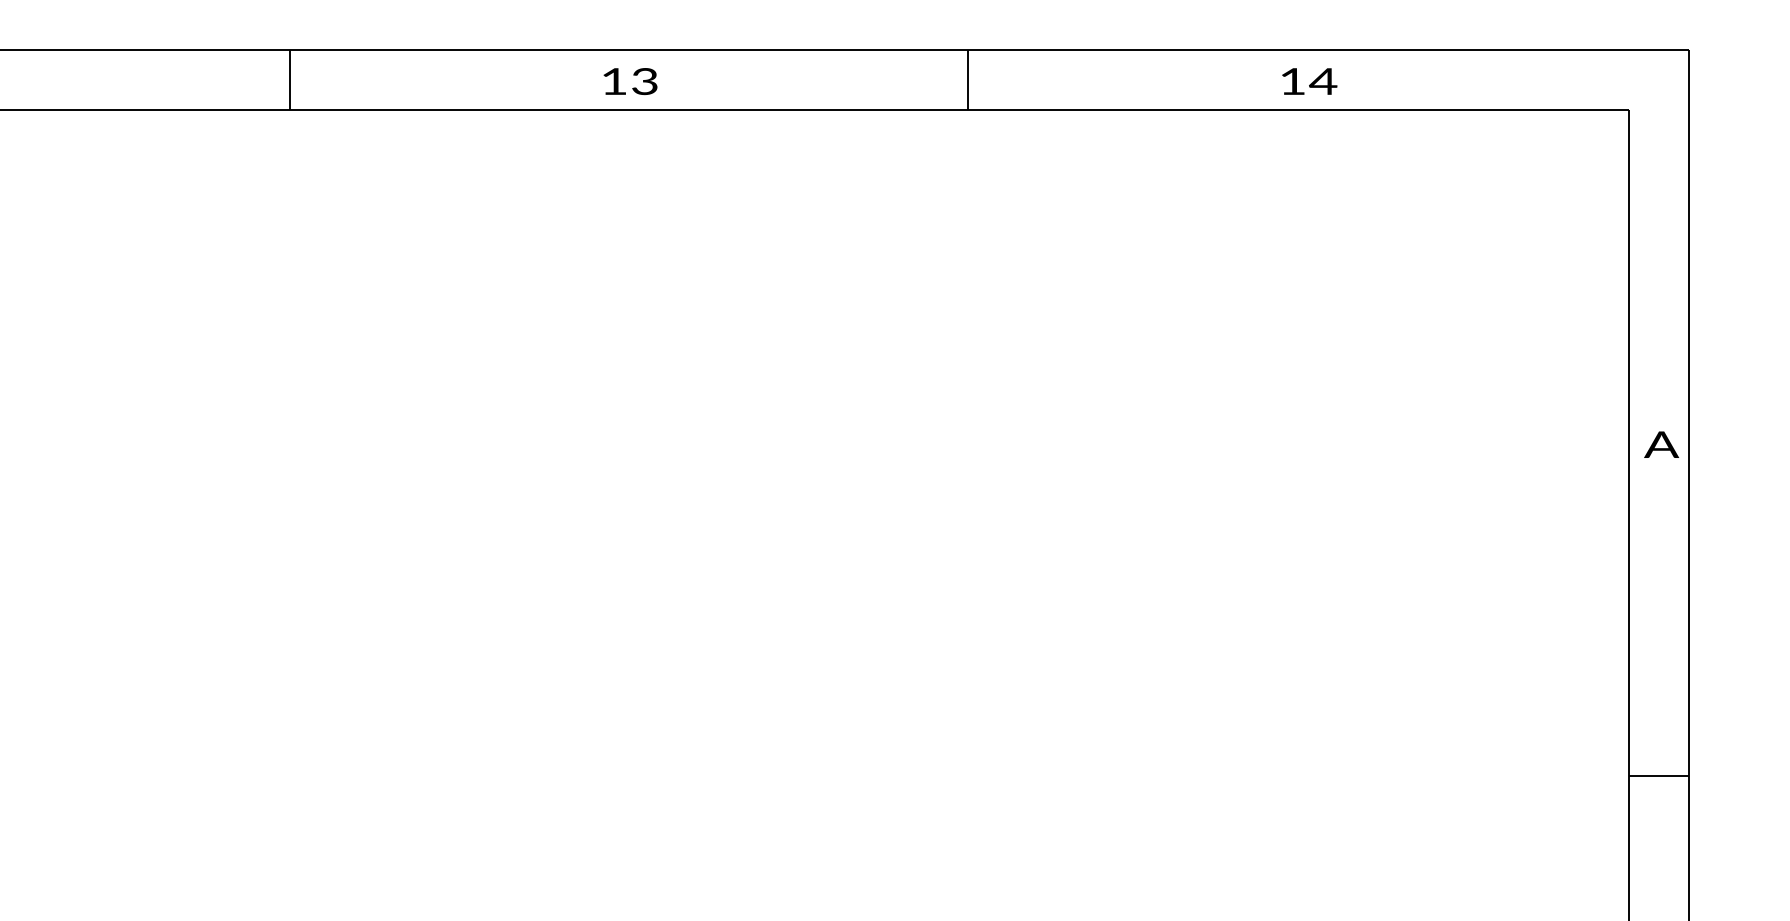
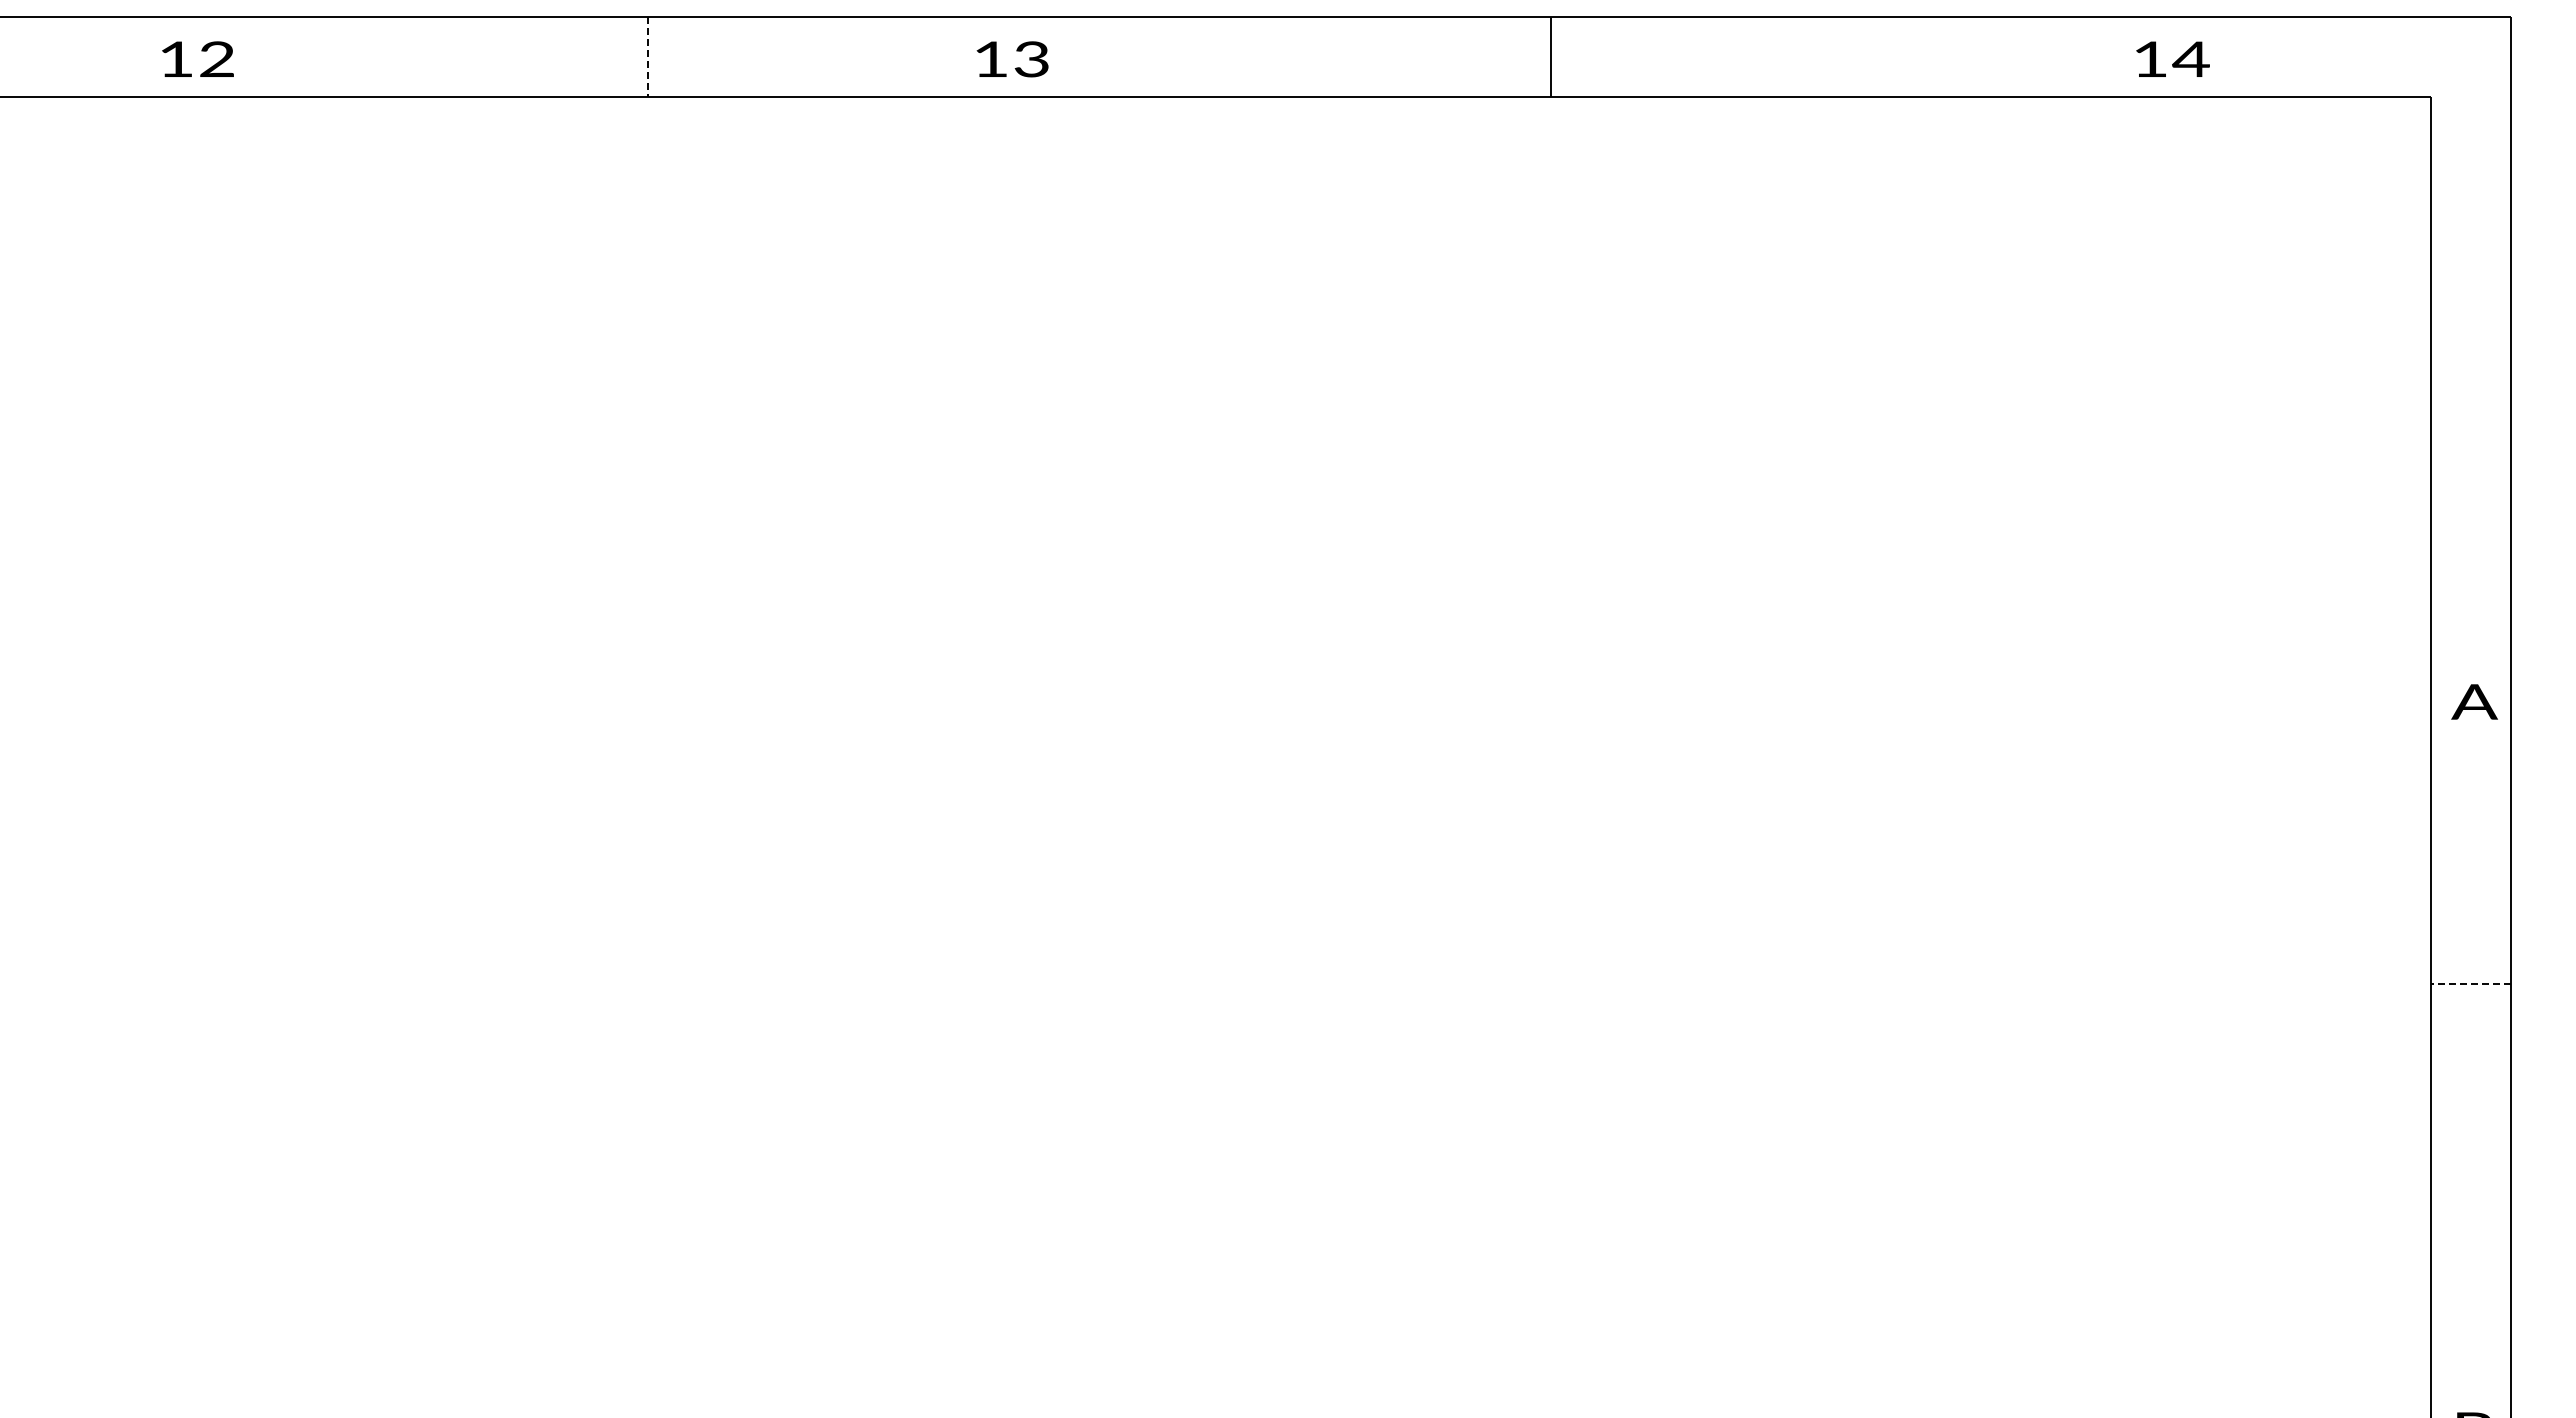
line: (289, 80) -> (647, 57), solid -> dashed
text: (1309, 80) -> (2172, 58), moved
text: (630, 81) -> (1012, 59), moved
text: (1661, 444) -> (2474, 701), moved
line: (1658, 776) -> (2470, 984), solid -> dashed

